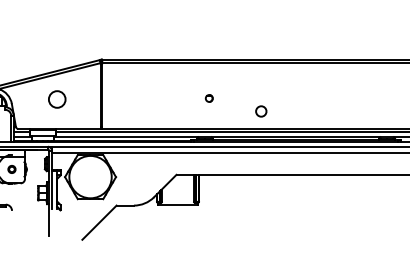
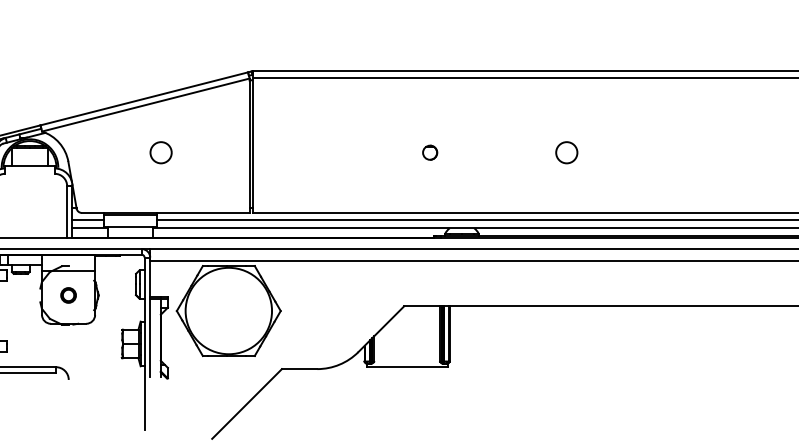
part: (208, 98) -> (428, 152), moved
circle: (57, 99) -> (161, 152), size x0.62
circle: (261, 111) -> (567, 152), moved

